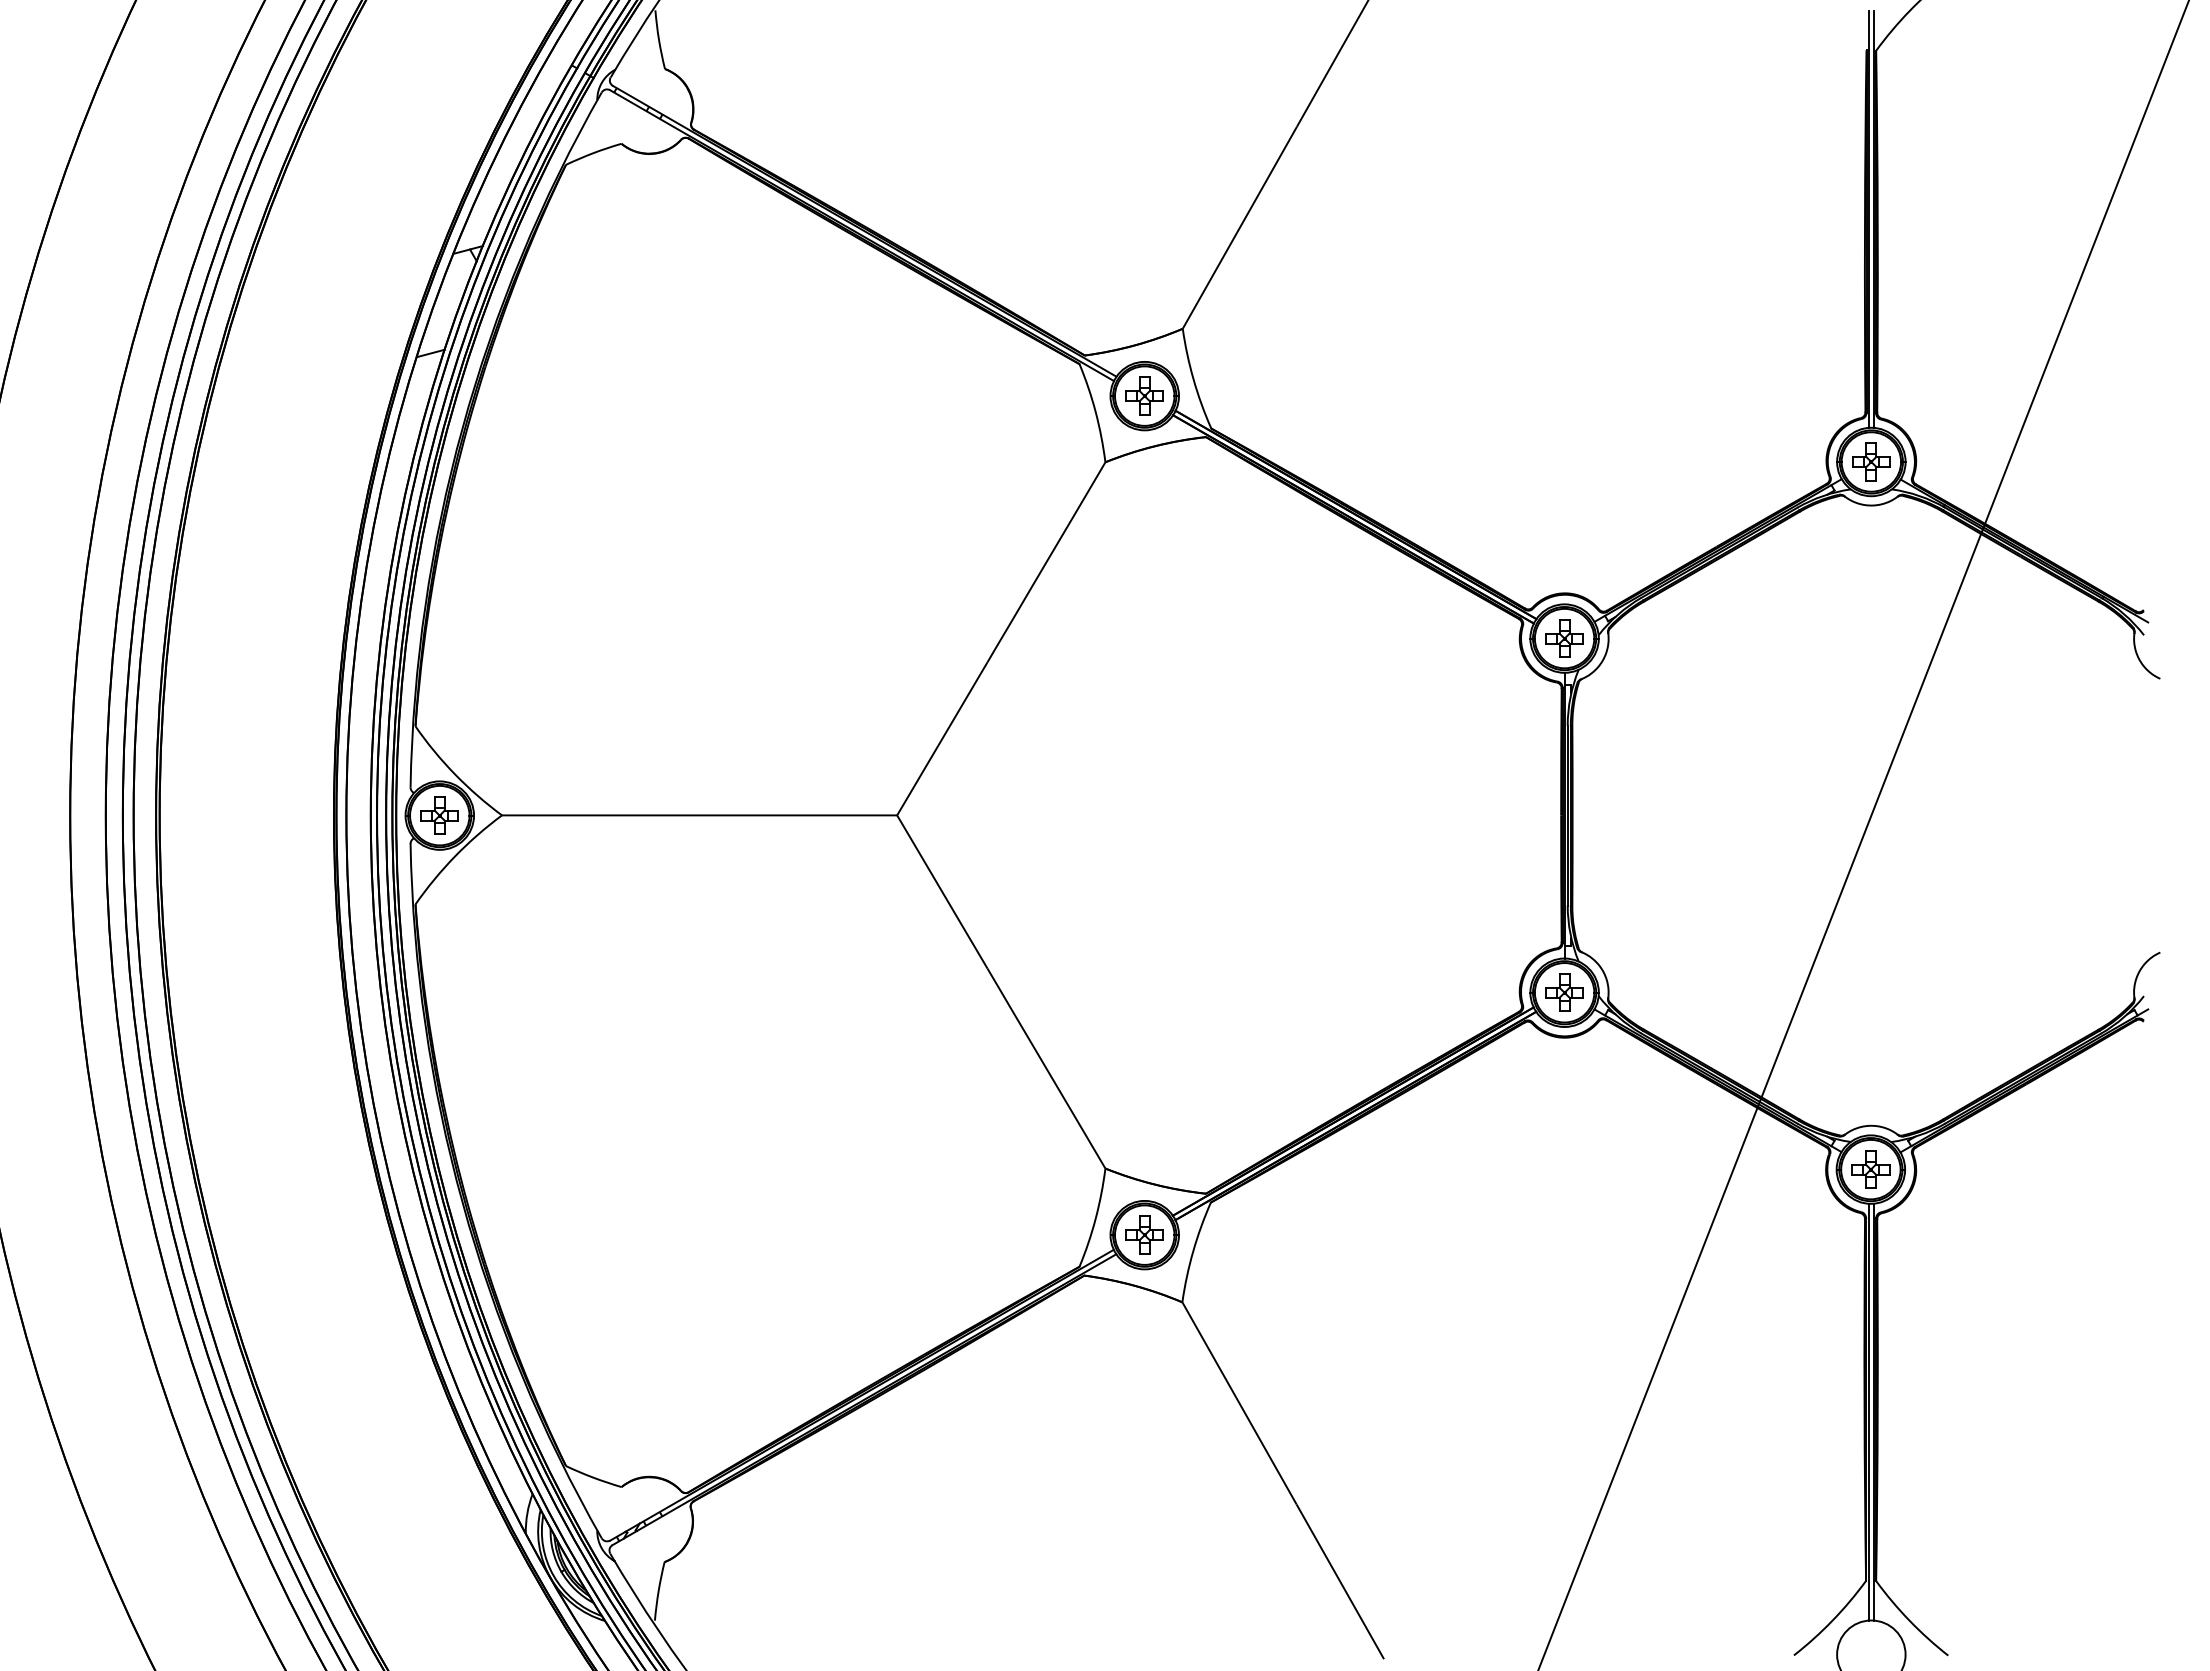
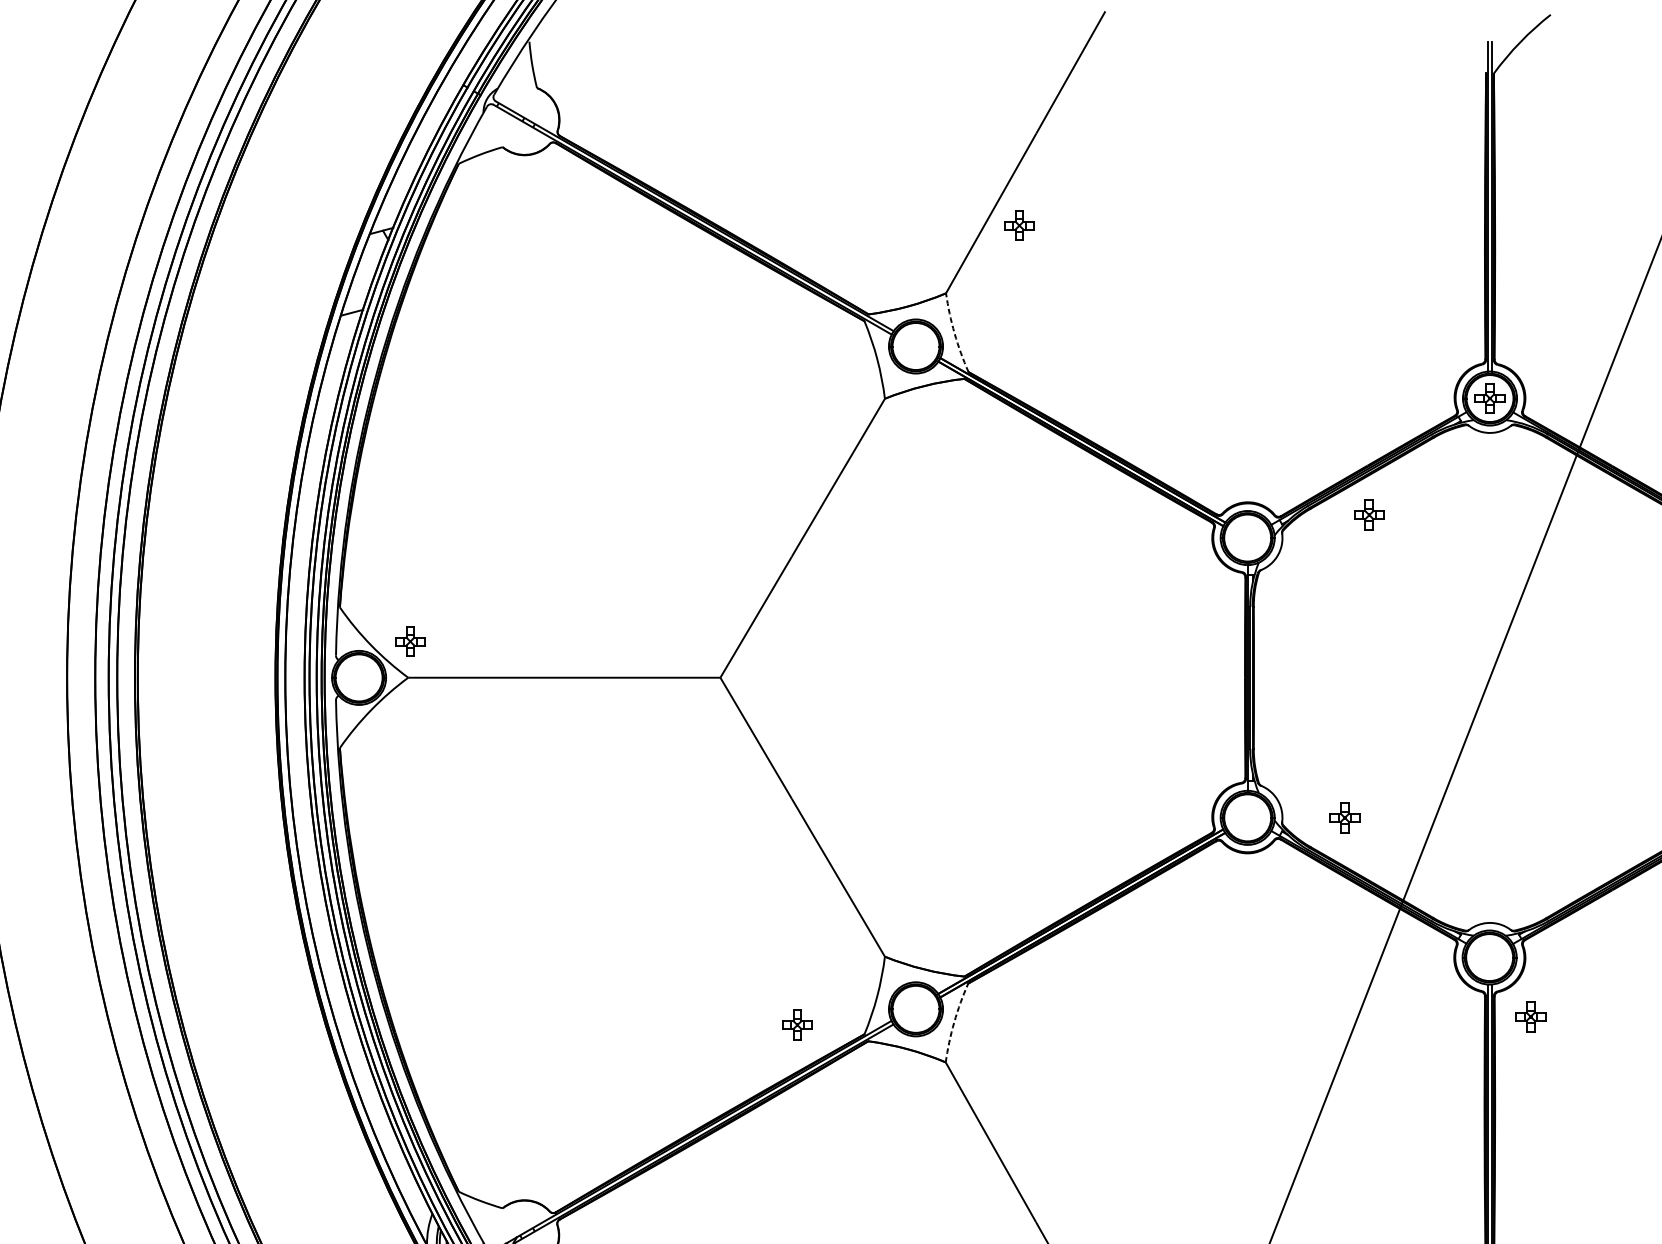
arc: (1193, 379) -> (954, 333), solid -> dashed
part: (1144, 395) -> (1019, 225), moved
part: (1564, 638) -> (1369, 515), moved
part: (439, 815) -> (410, 641), moved
part: (1564, 992) -> (1344, 817), moved
part: (1870, 1169) -> (1530, 1016), moved
part: (1144, 1234) -> (797, 1024), moved
arc: (1193, 1251) -> (954, 1022), solid -> dashed

